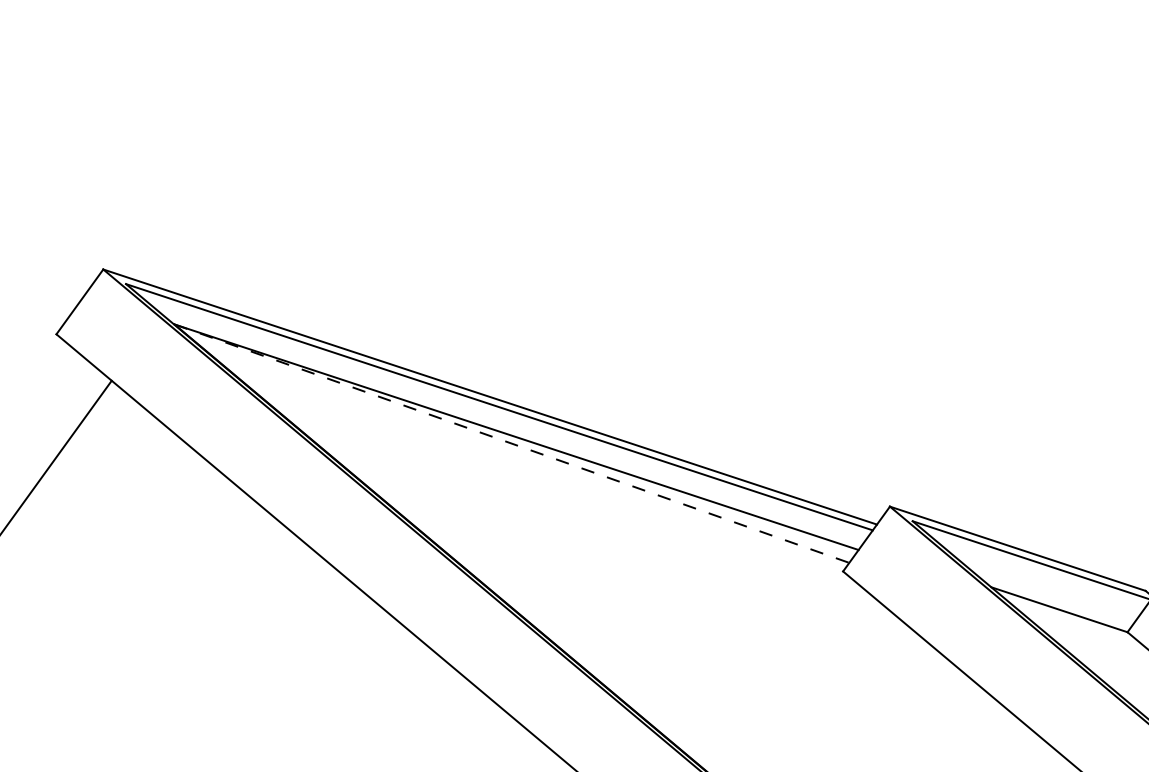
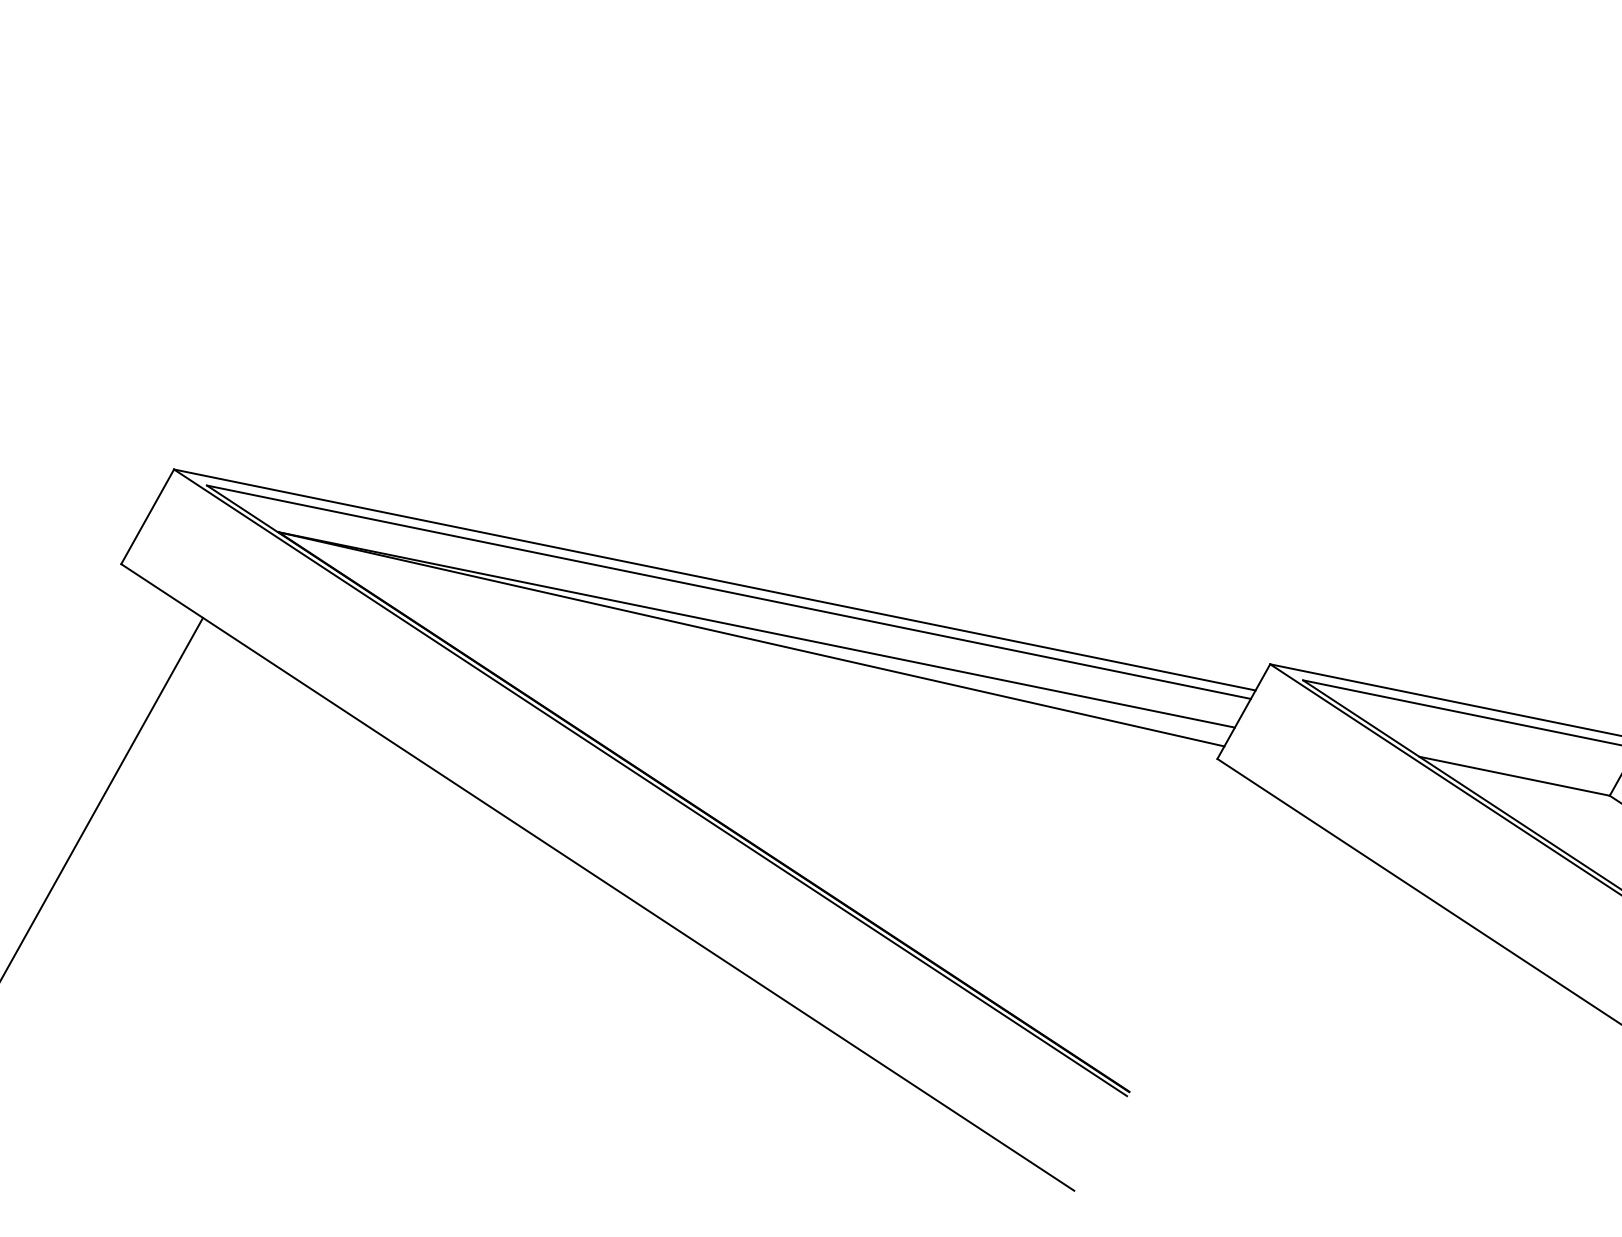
line: (511, 443) -> (751, 639), dashed -> solid

